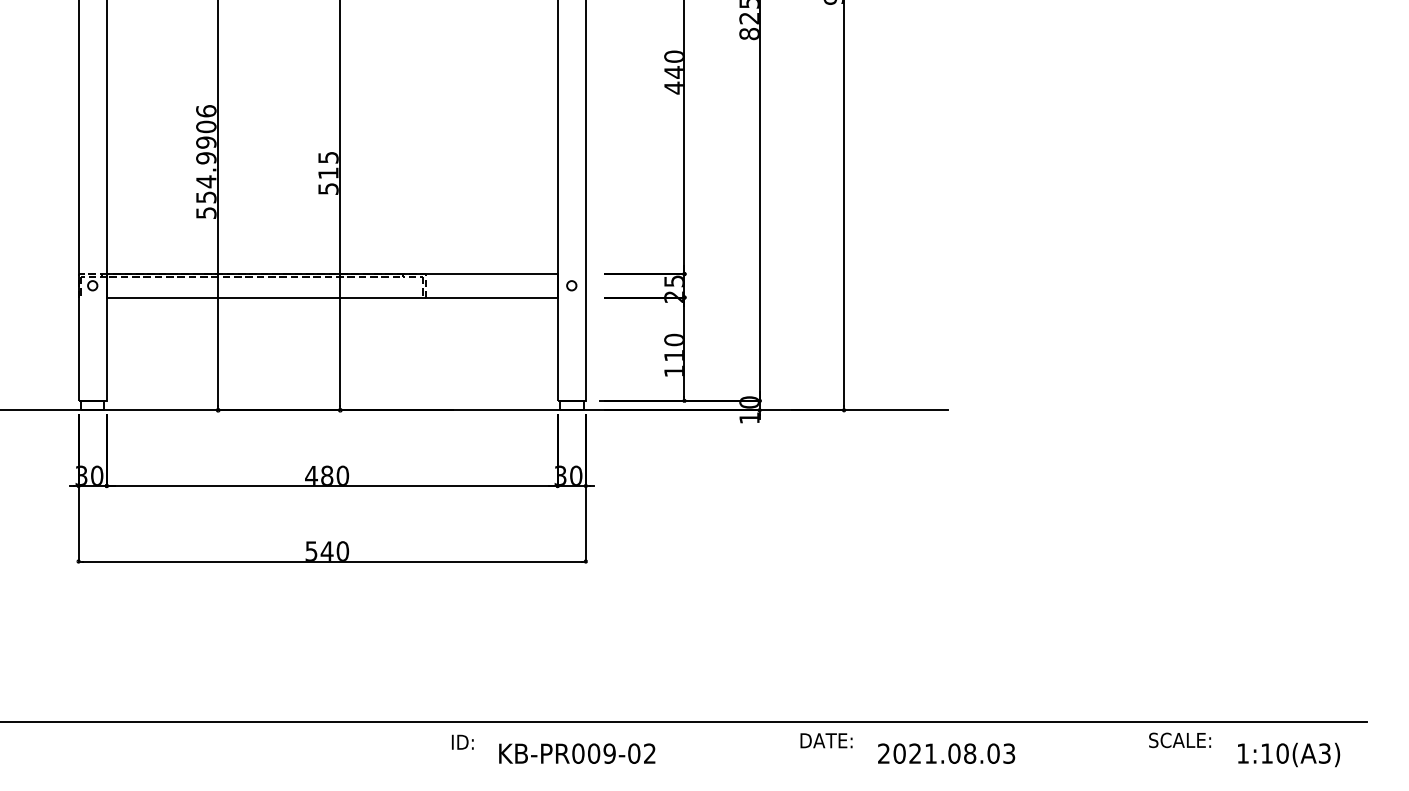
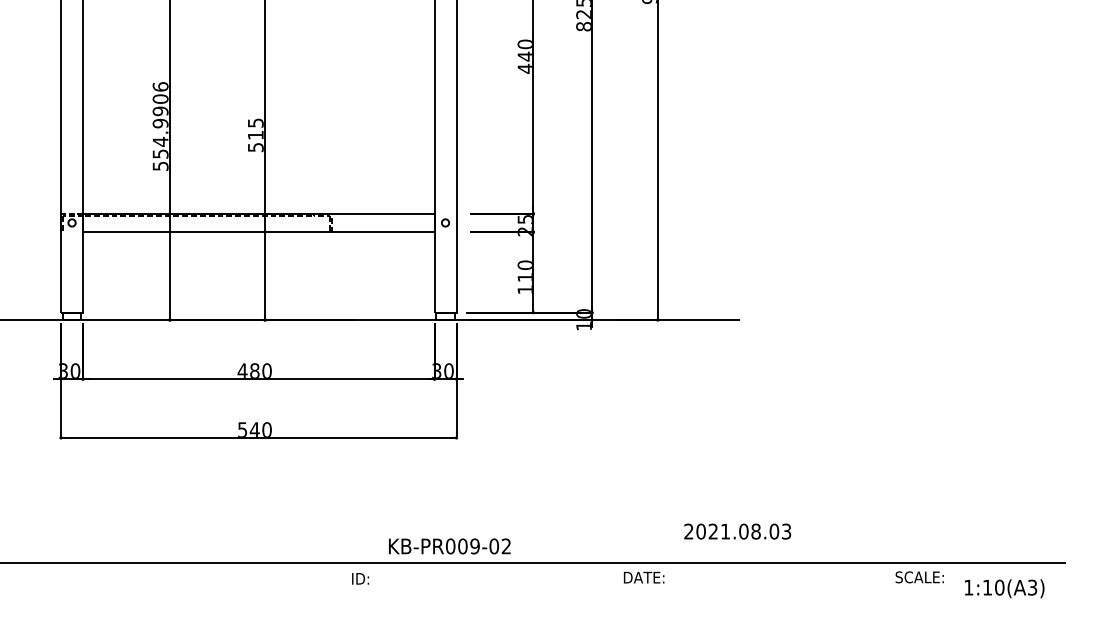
text: (577, 753) -> (449, 546), moved
text: (946, 753) -> (737, 531), moved

